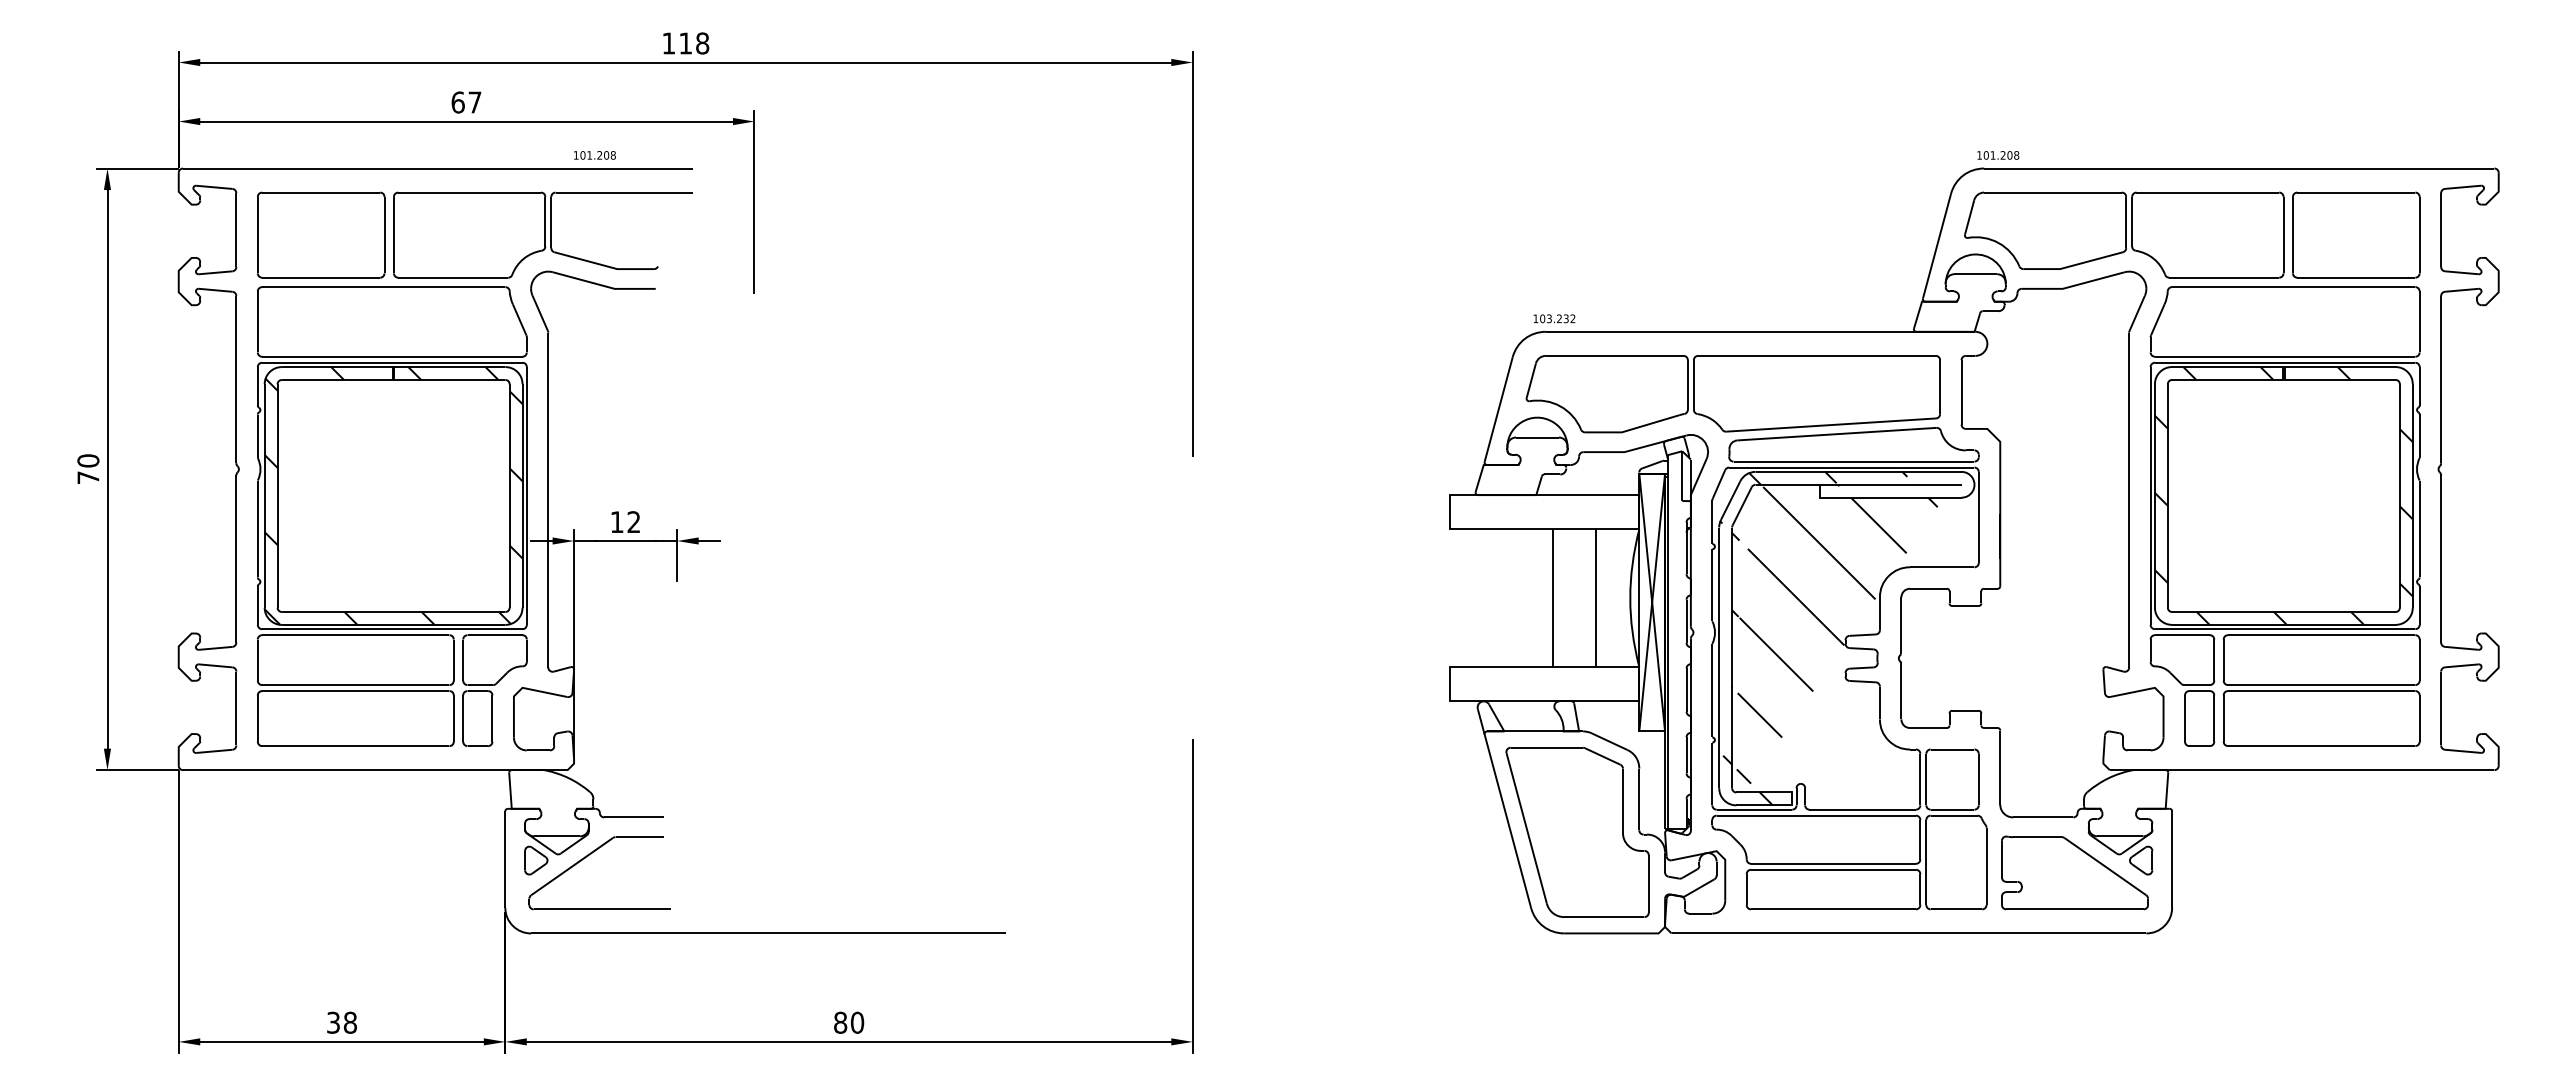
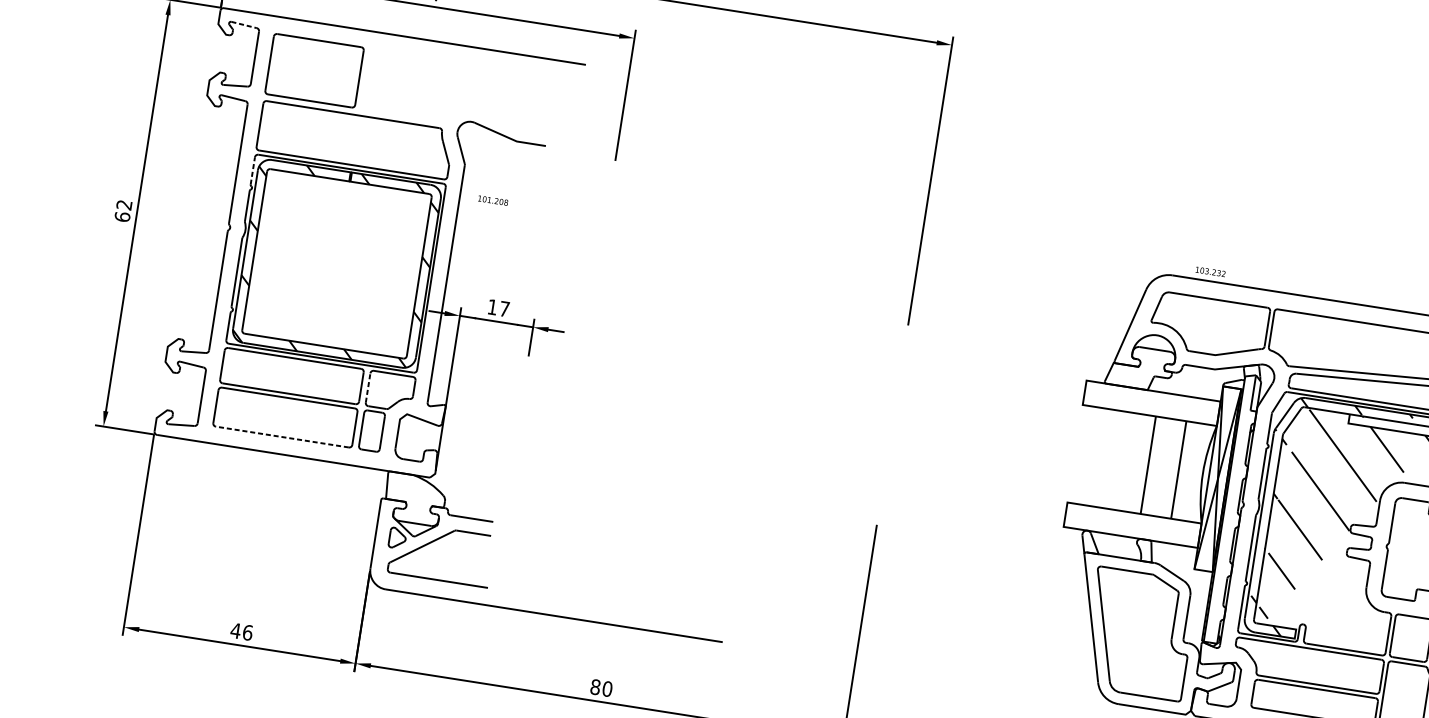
text: (594, 155) -> (492, 200), moved
line: (214, 187) -> (244, 25), solid -> dashed
part: (542, 234) -> (471, 94), removed
text: (1554, 318) -> (1210, 271), moved
line: (257, 385) -> (252, 170), solid -> dashed
text: (88, 469) -> (123, 211), 70 -> 62
text: (633, 521) -> (504, 308), 12 -> 17
line: (463, 660) -> (368, 388), solid -> dashed
line: (355, 746) -> (282, 437), solid -> dashed
text: (341, 1022) -> (241, 631), 38 -> 46

